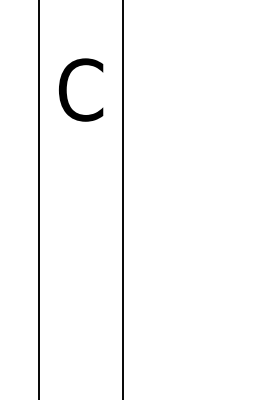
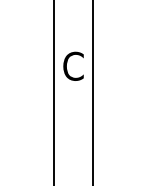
text: (80, 88) -> (73, 65), moved

